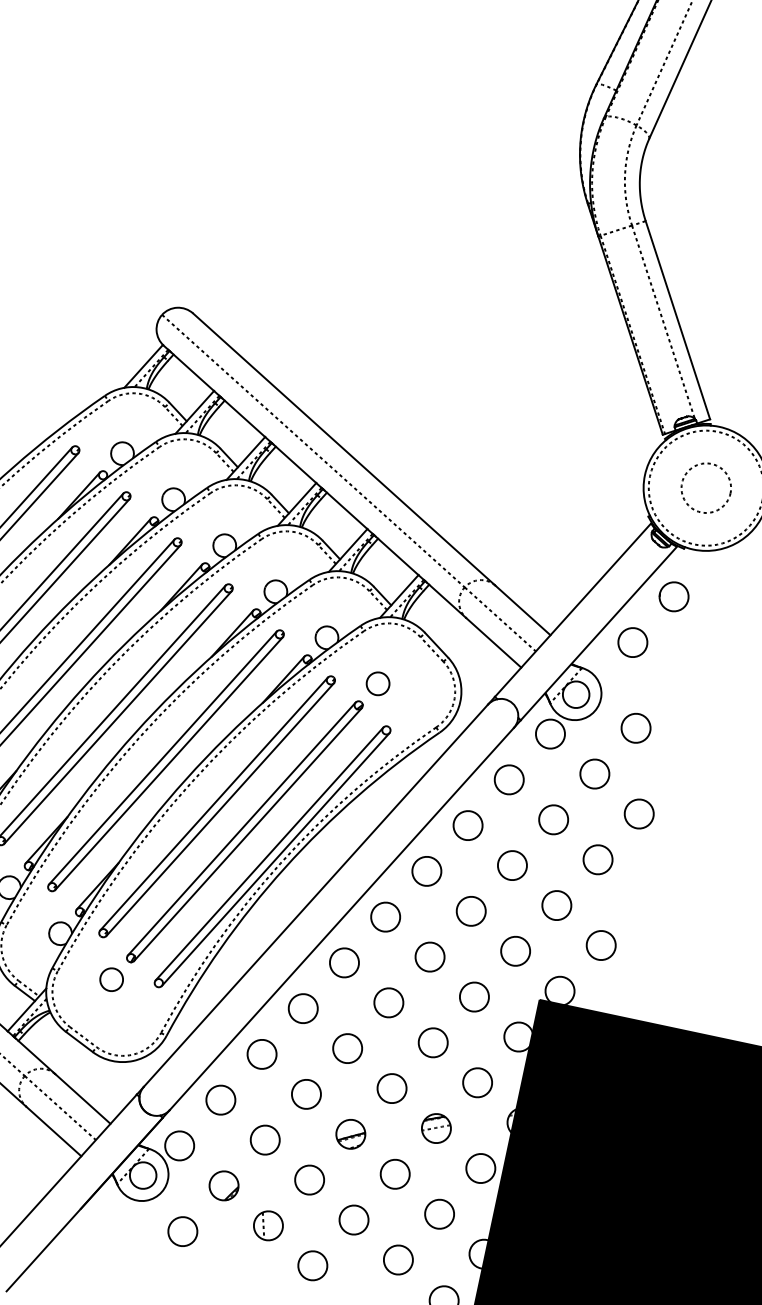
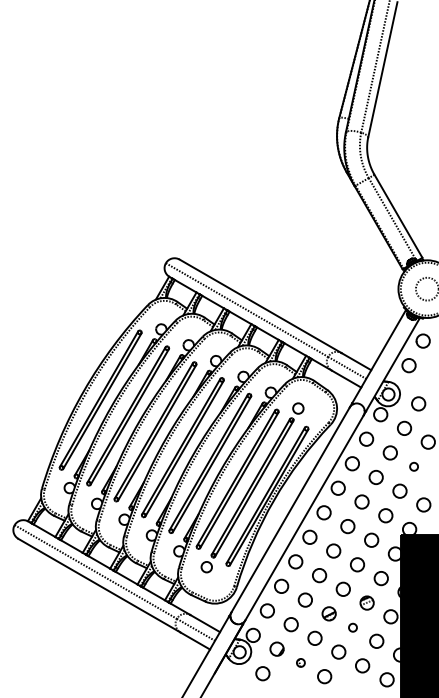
circle: (596, 859) -> (413, 466), size x0.6
circle: (394, 1173) -> (352, 627), size x0.6
part: (267, 1224) -> (300, 662), size x0.6

